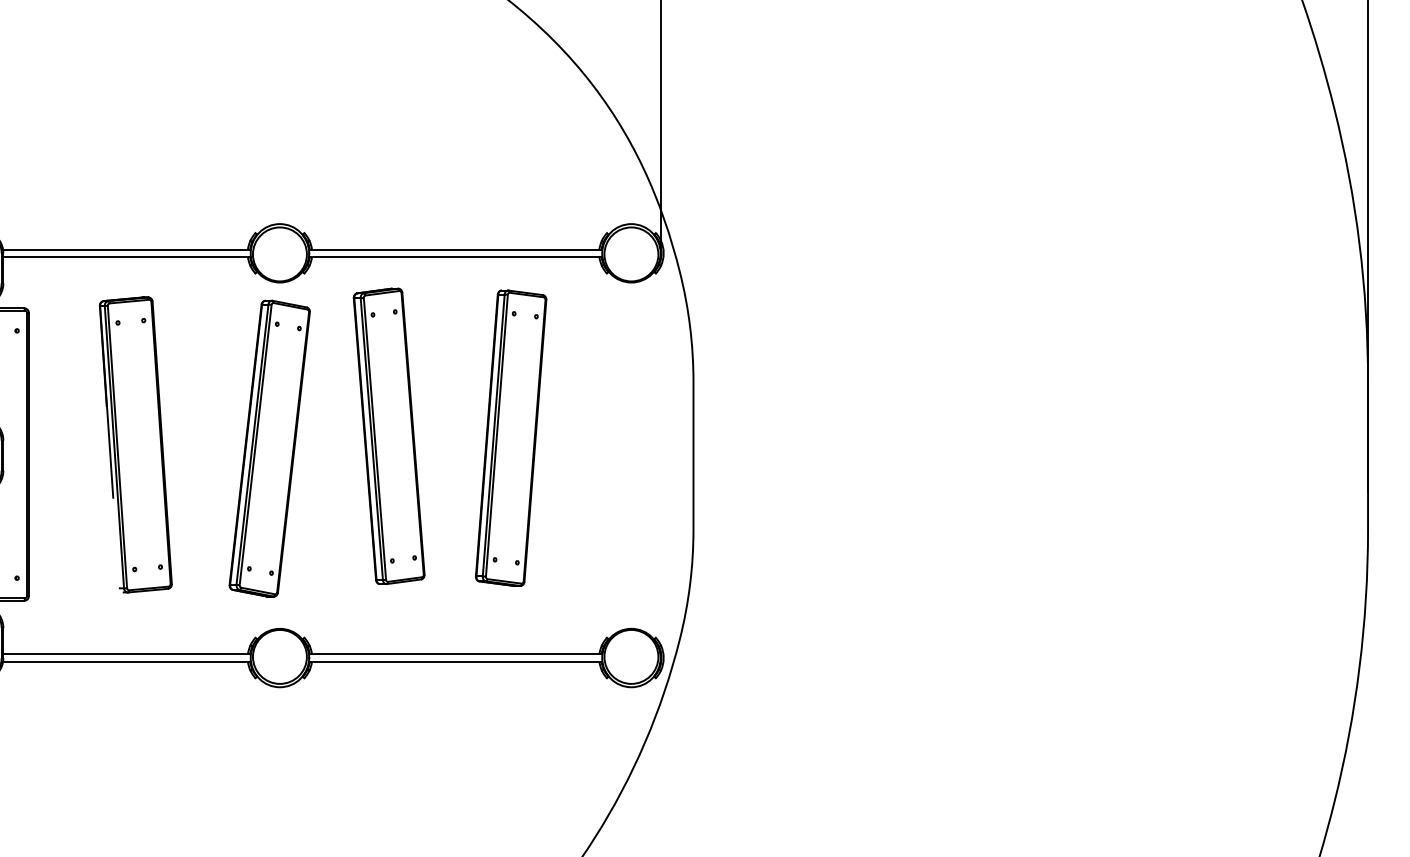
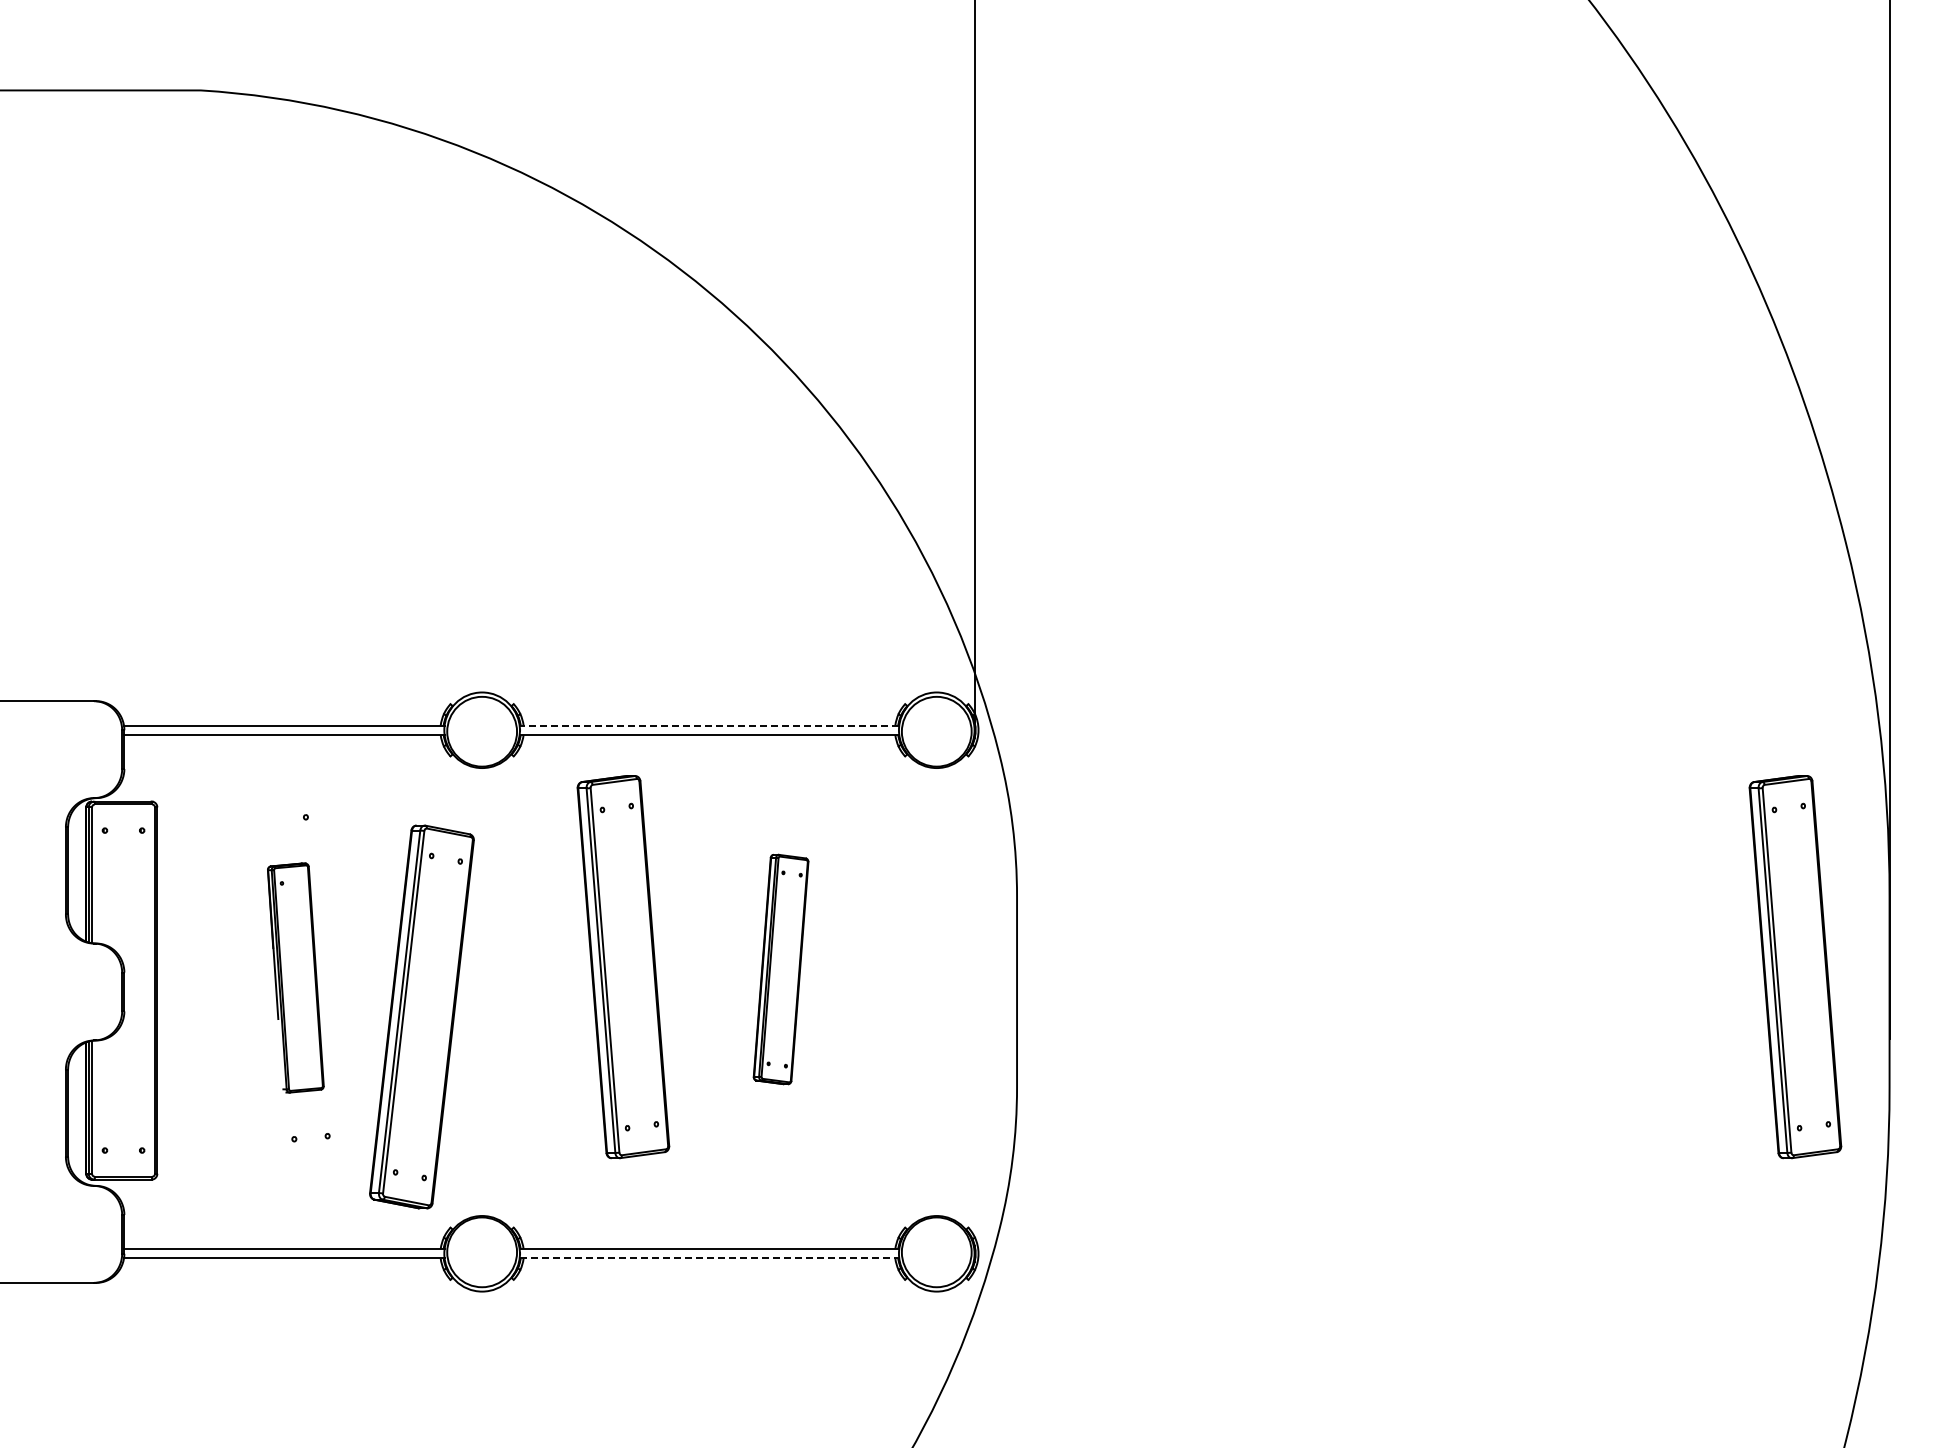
line: (455, 249) -> (709, 725), solid -> dashed
part: (1295, 436) -> (1795, 967), added
part: (510, 438) -> (780, 969), size x0.6
part: (135, 444) -> (295, 977), size x0.6
part: (269, 448) -> (421, 1016), moved
line: (455, 661) -> (709, 1258), solid -> dashed

